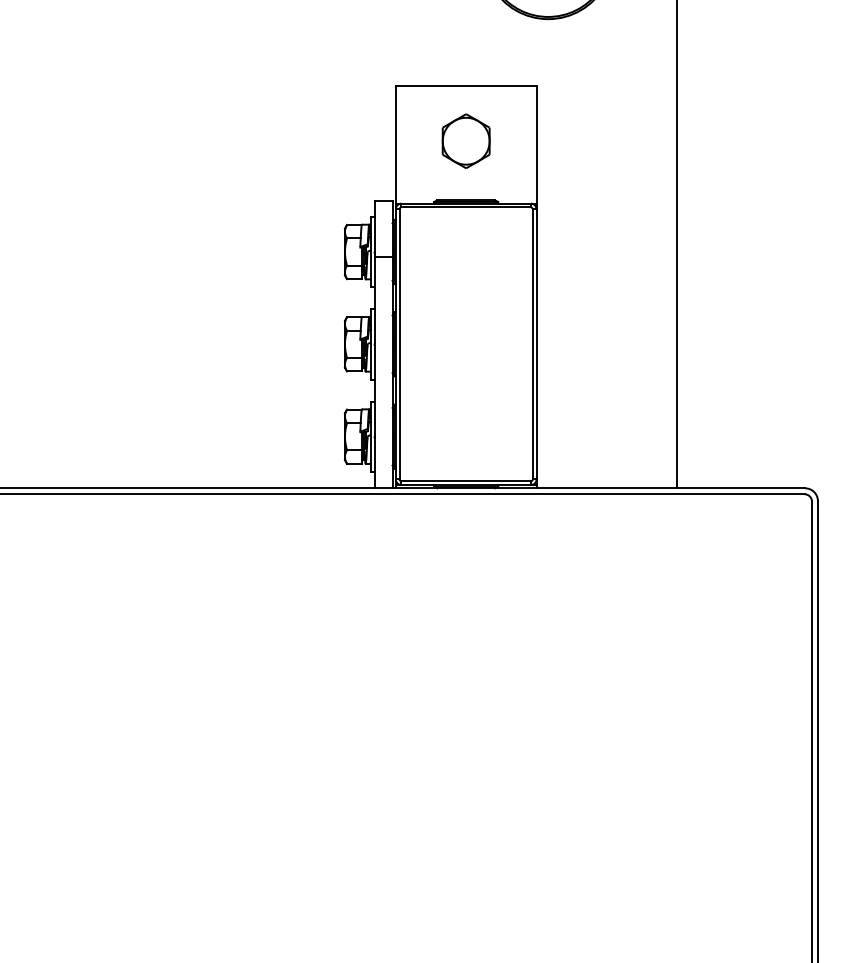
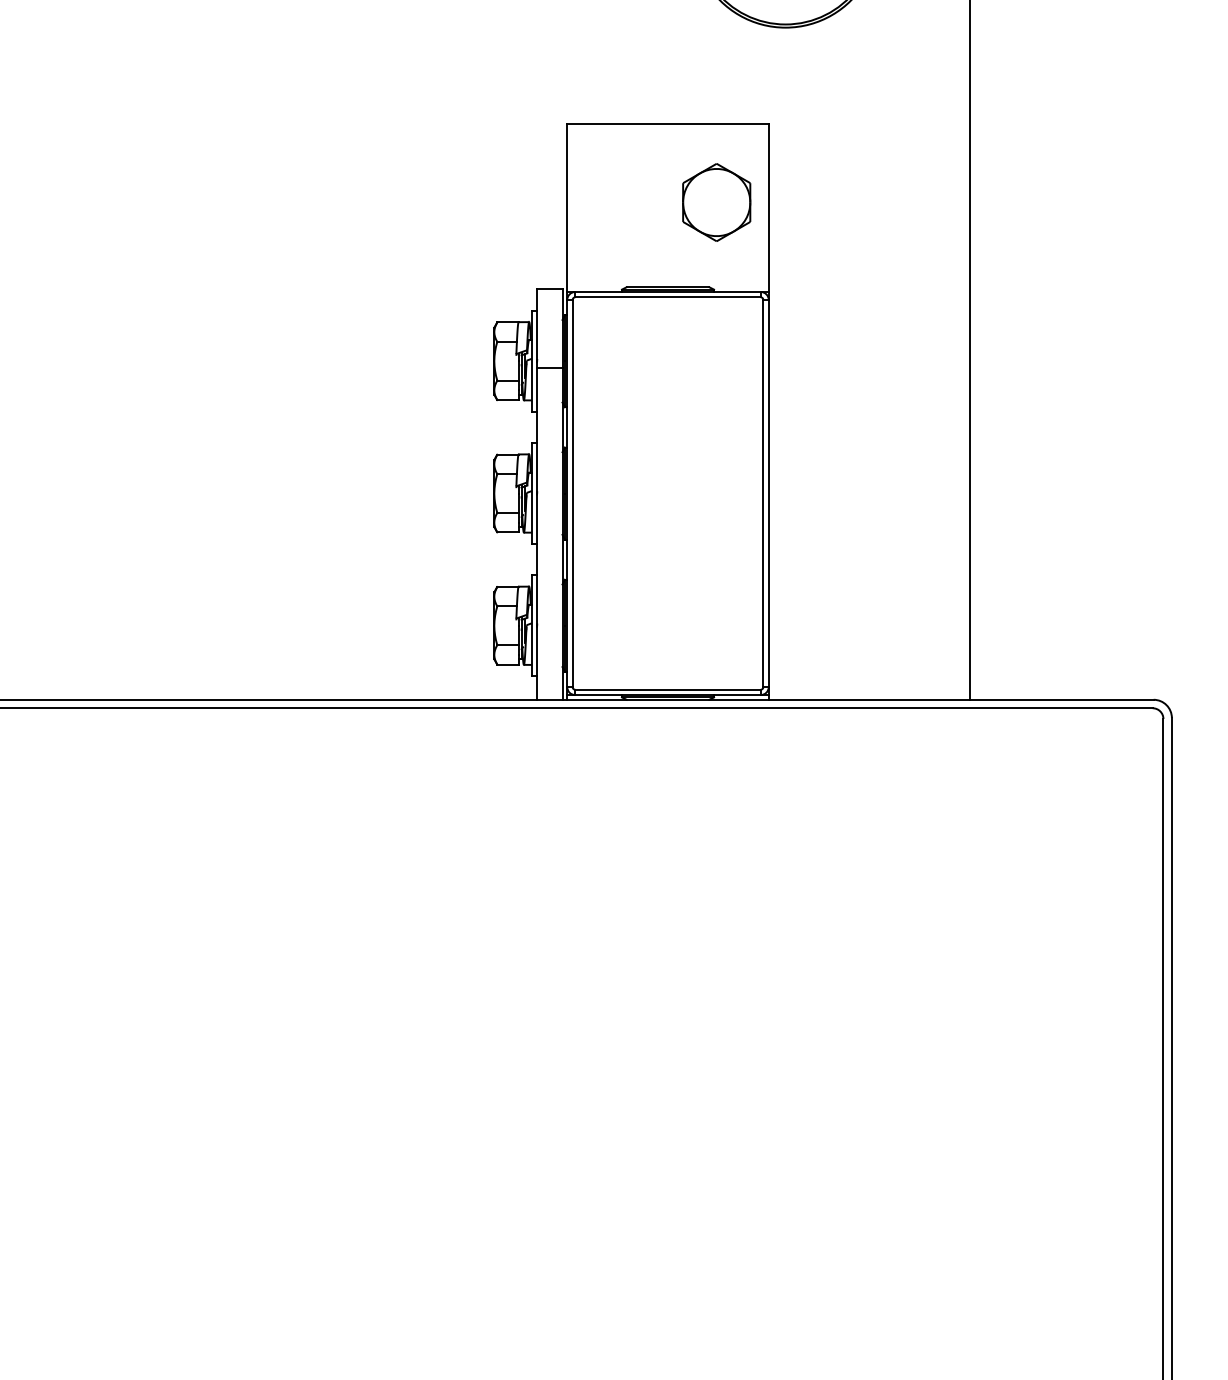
part: (465, 140) -> (715, 201), moved

